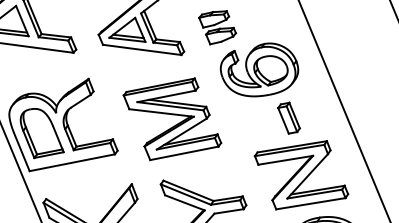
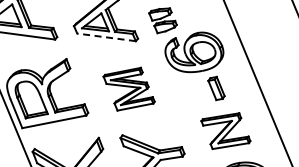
line: (142, 50) -> (106, 37), solid -> dashed
part: (171, 118) -> (128, 88), size x0.7
part: (300, 174) -> (225, 130), size x0.7

